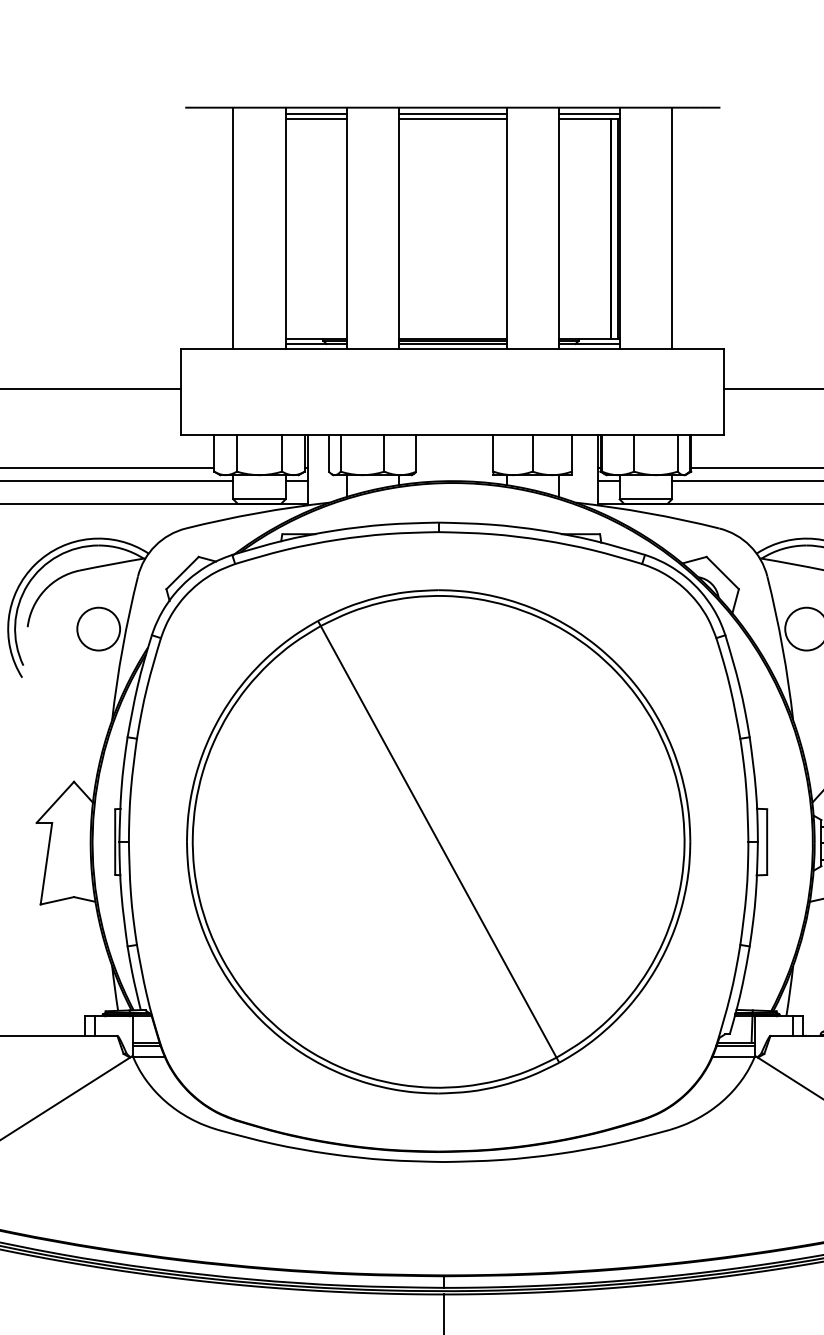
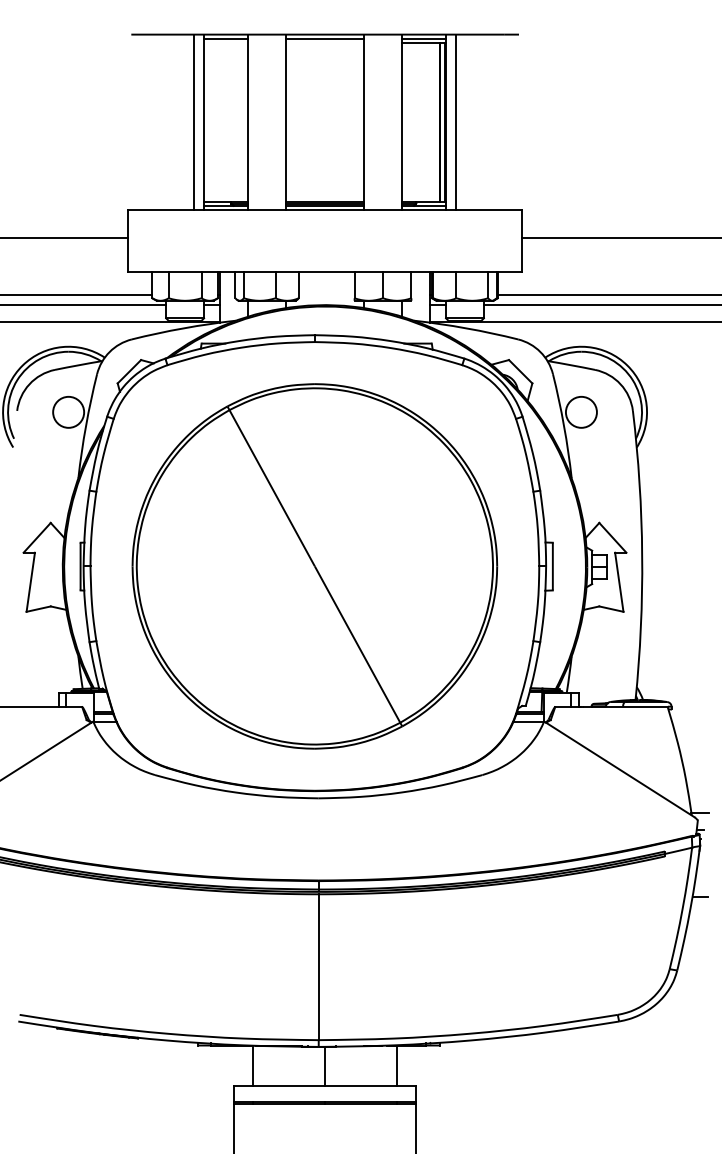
line: (316, 119) -> (226, 43), removed
line: (453, 119) -> (325, 43), removed
line: (233, 227) -> (194, 121), moved
line: (671, 227) -> (455, 121), moved

